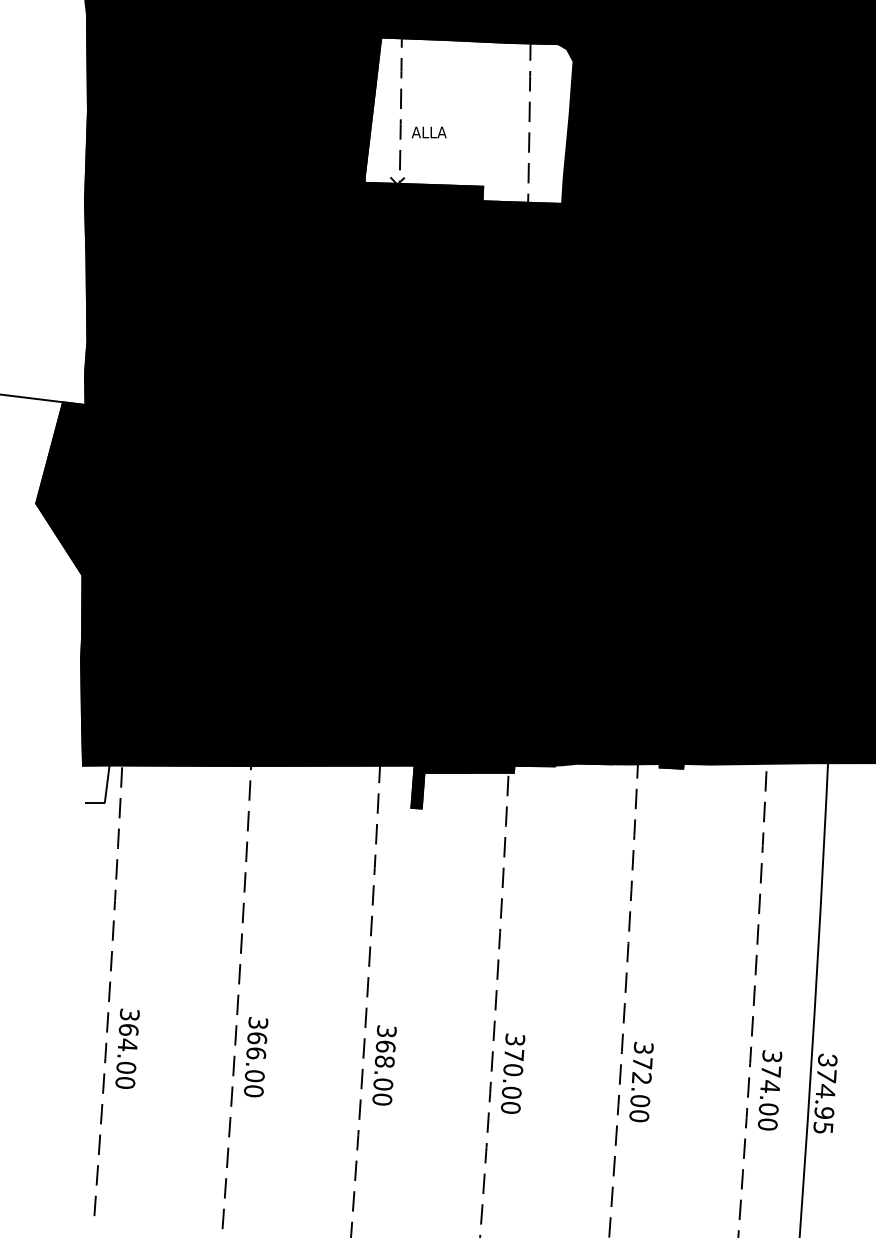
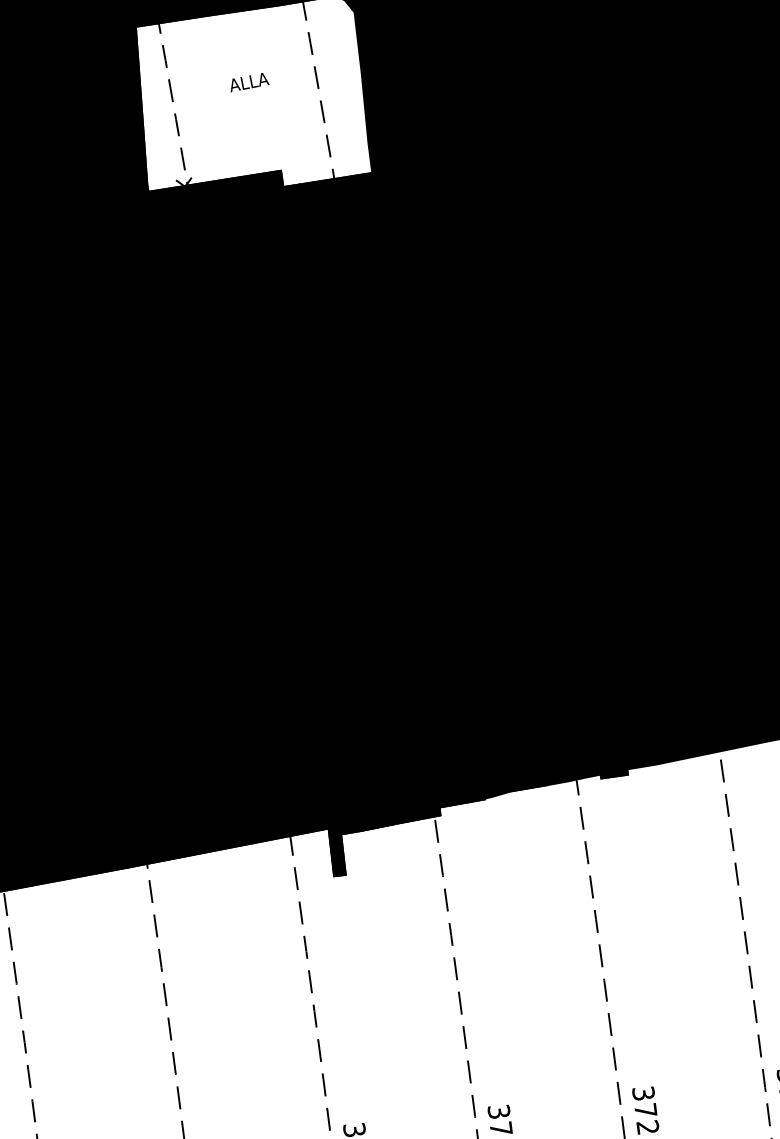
text: (428, 132) -> (248, 82), moved

